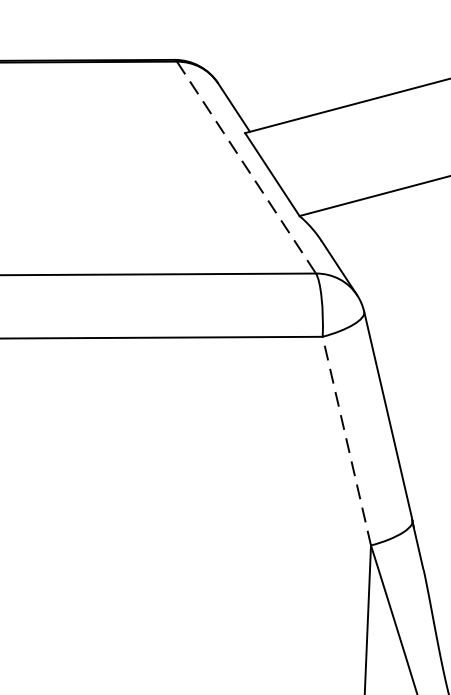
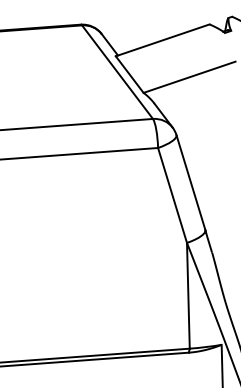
line: (246, 168) -> (117, 72), dashed -> solid
line: (346, 441) -> (172, 195), dashed -> solid

